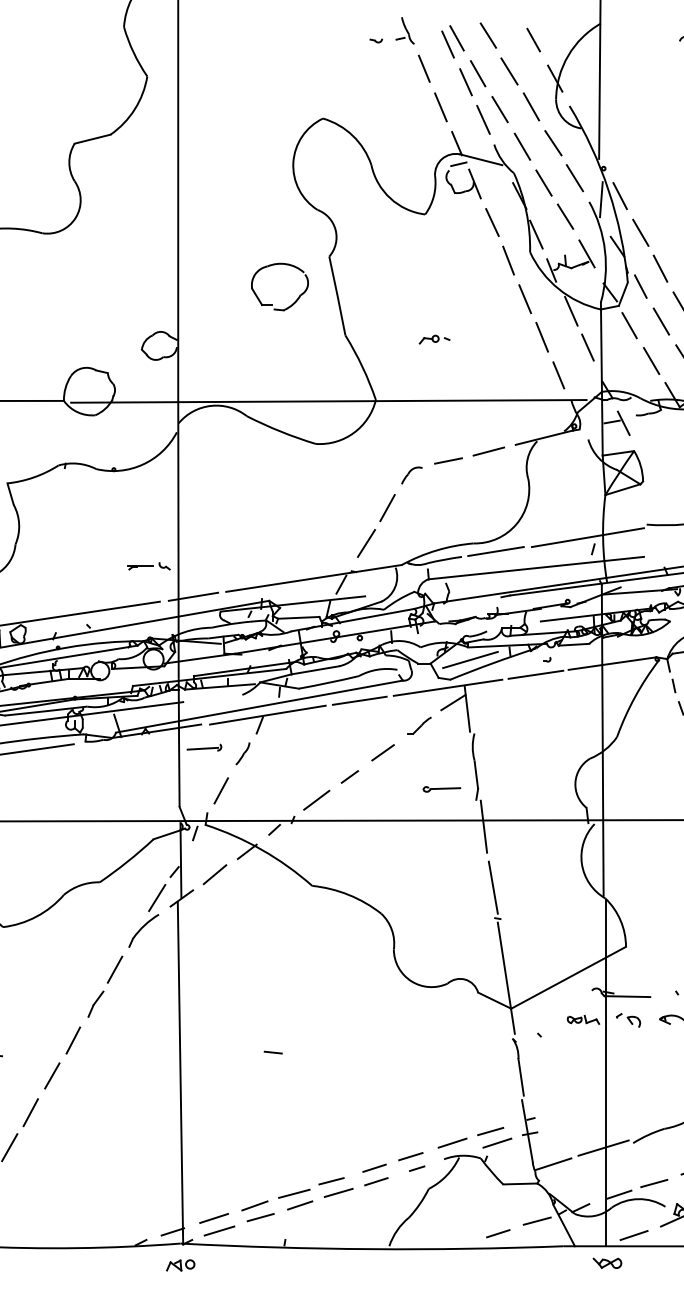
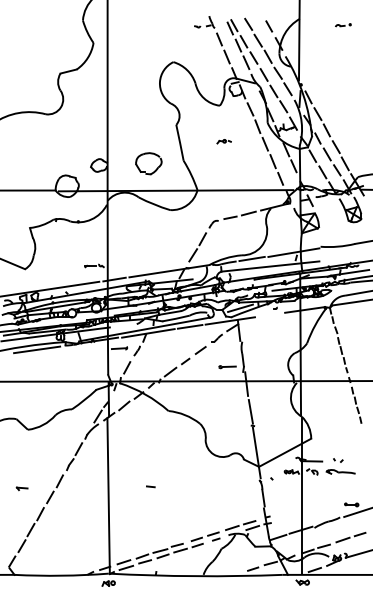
part: (279, 286) -> (148, 163), moved
part: (433, 339) -> (223, 141), moved
line: (534, 673) -> (269, 314), removed

